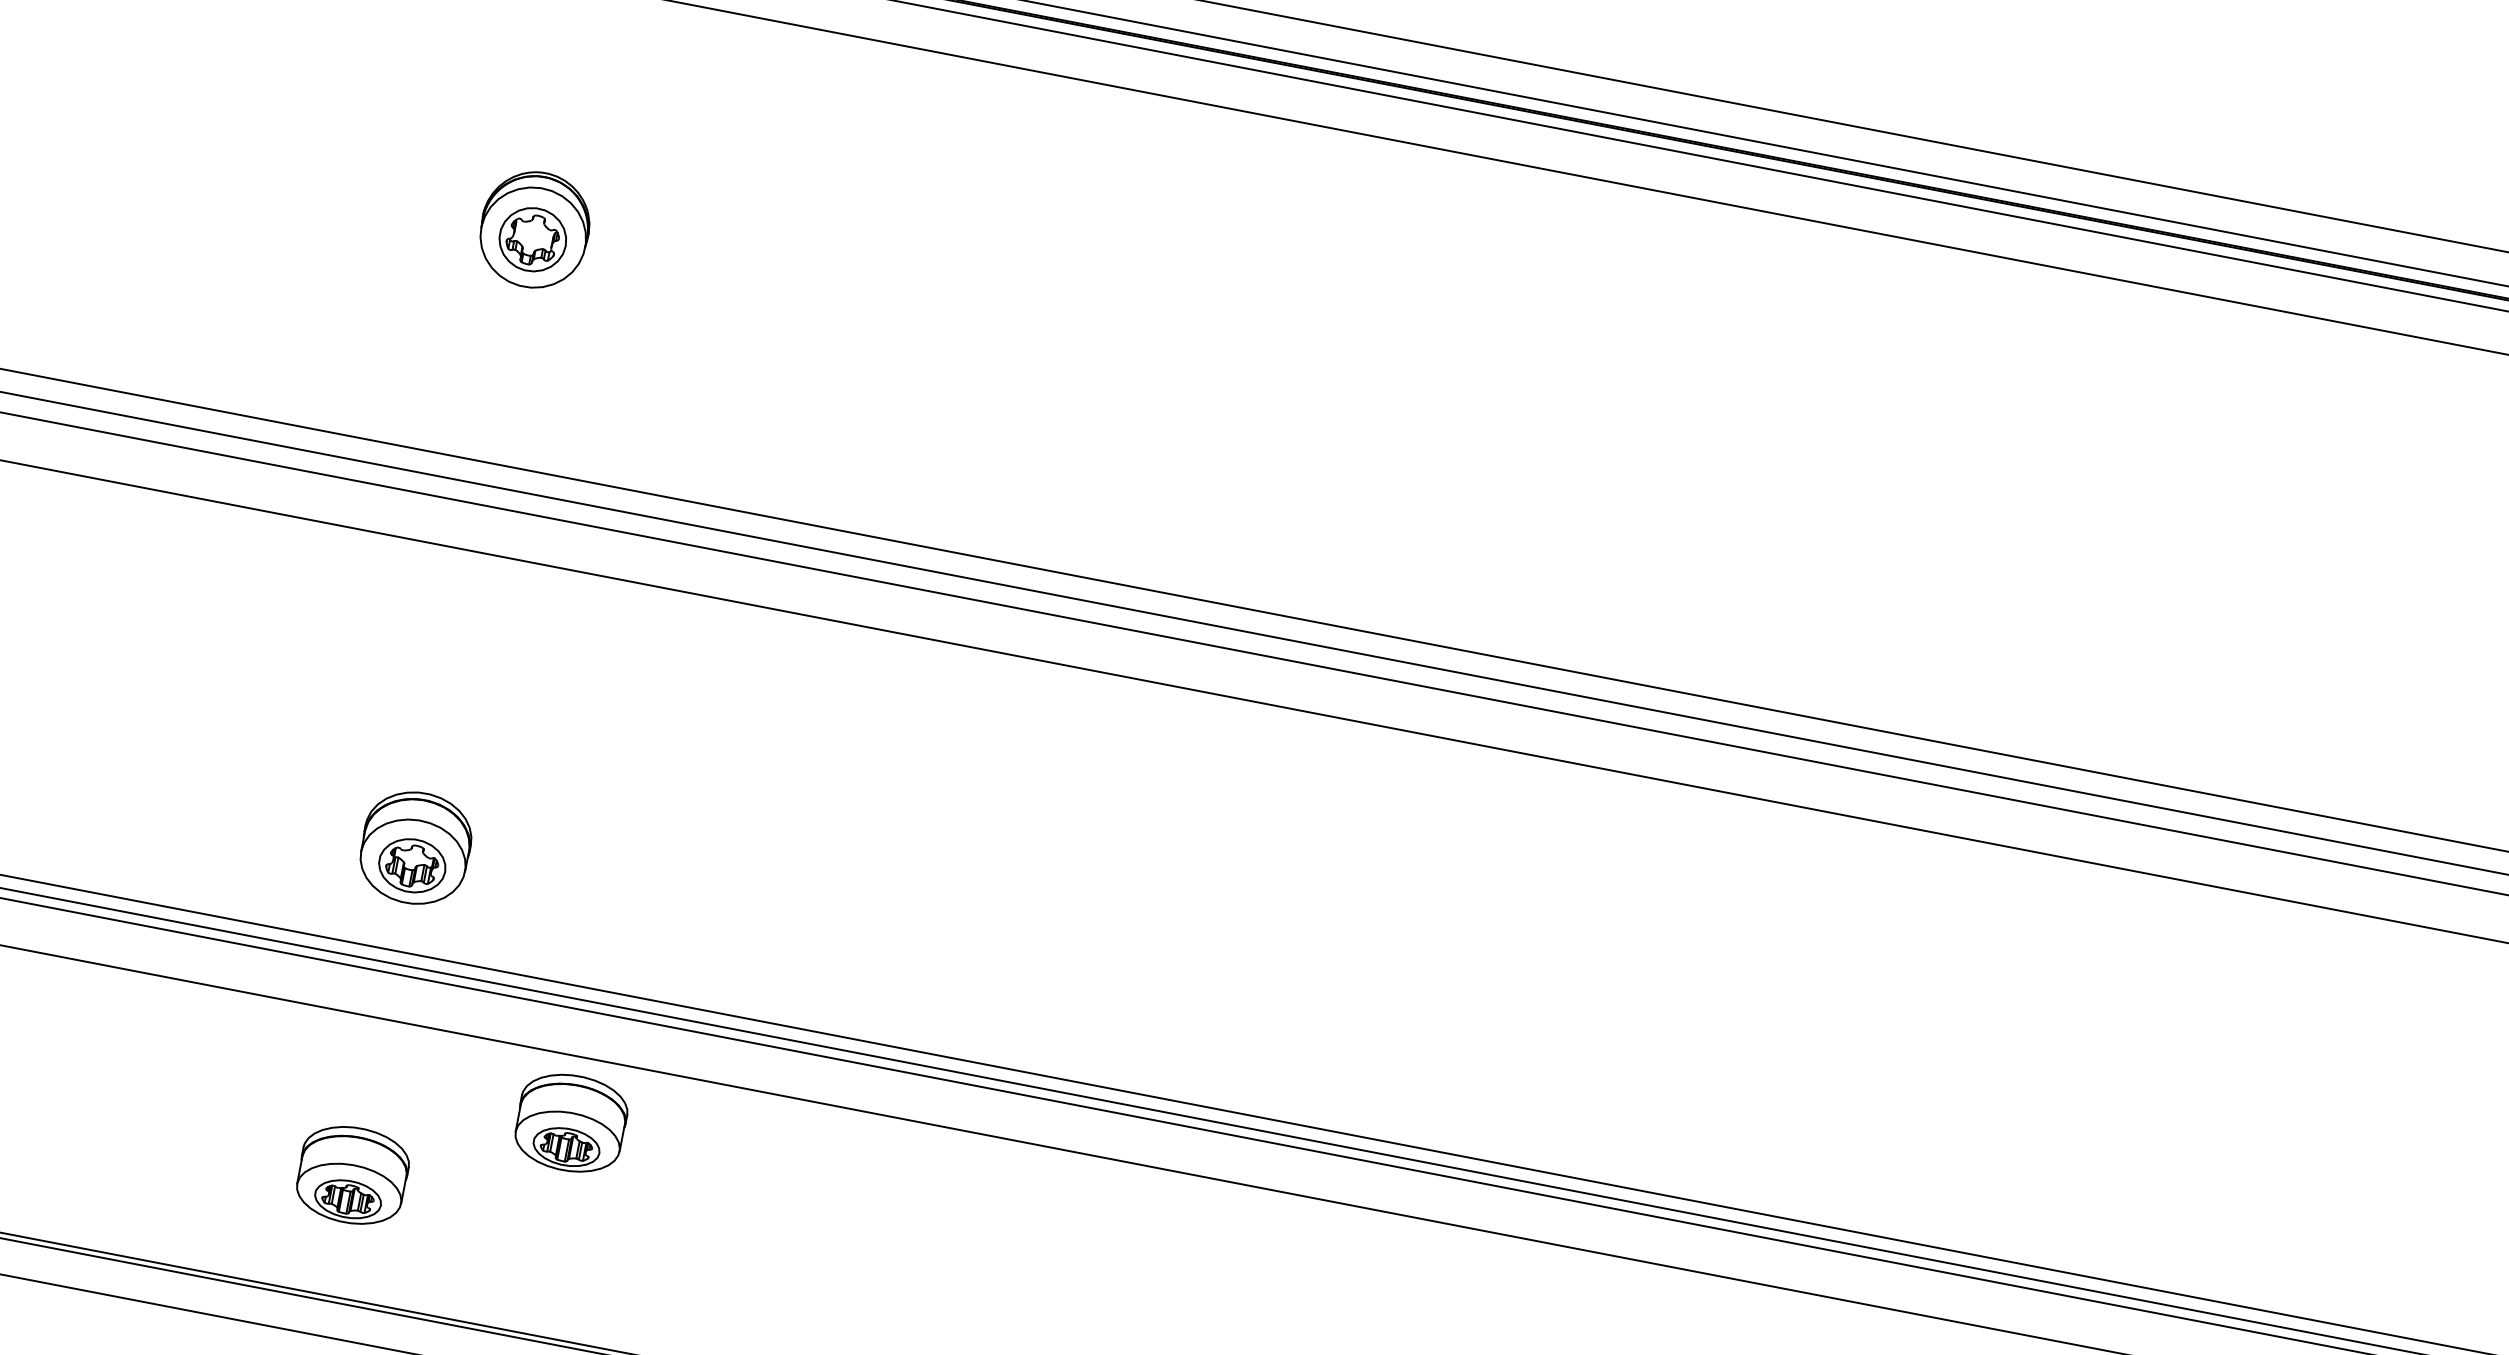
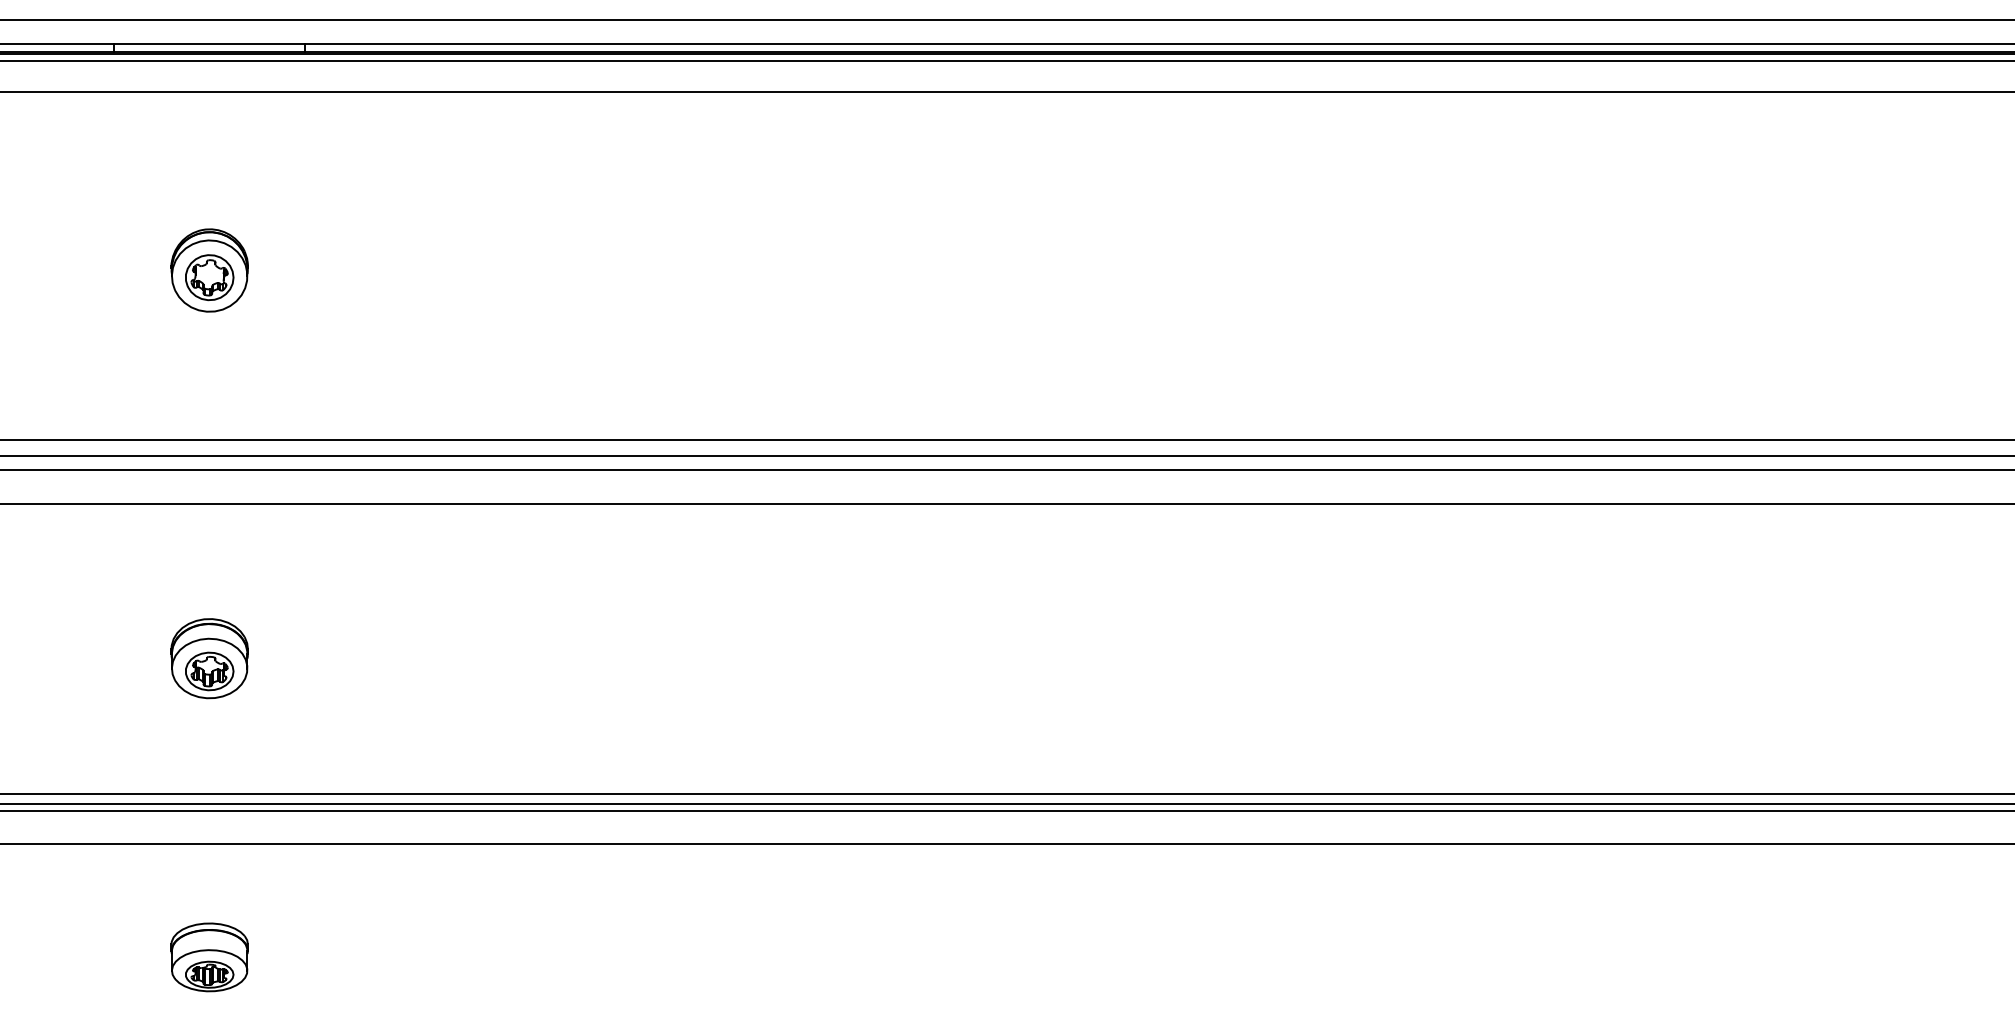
part: (415, 847) -> (209, 658), moved
part: (570, 1123) -> (355, 891), removed

